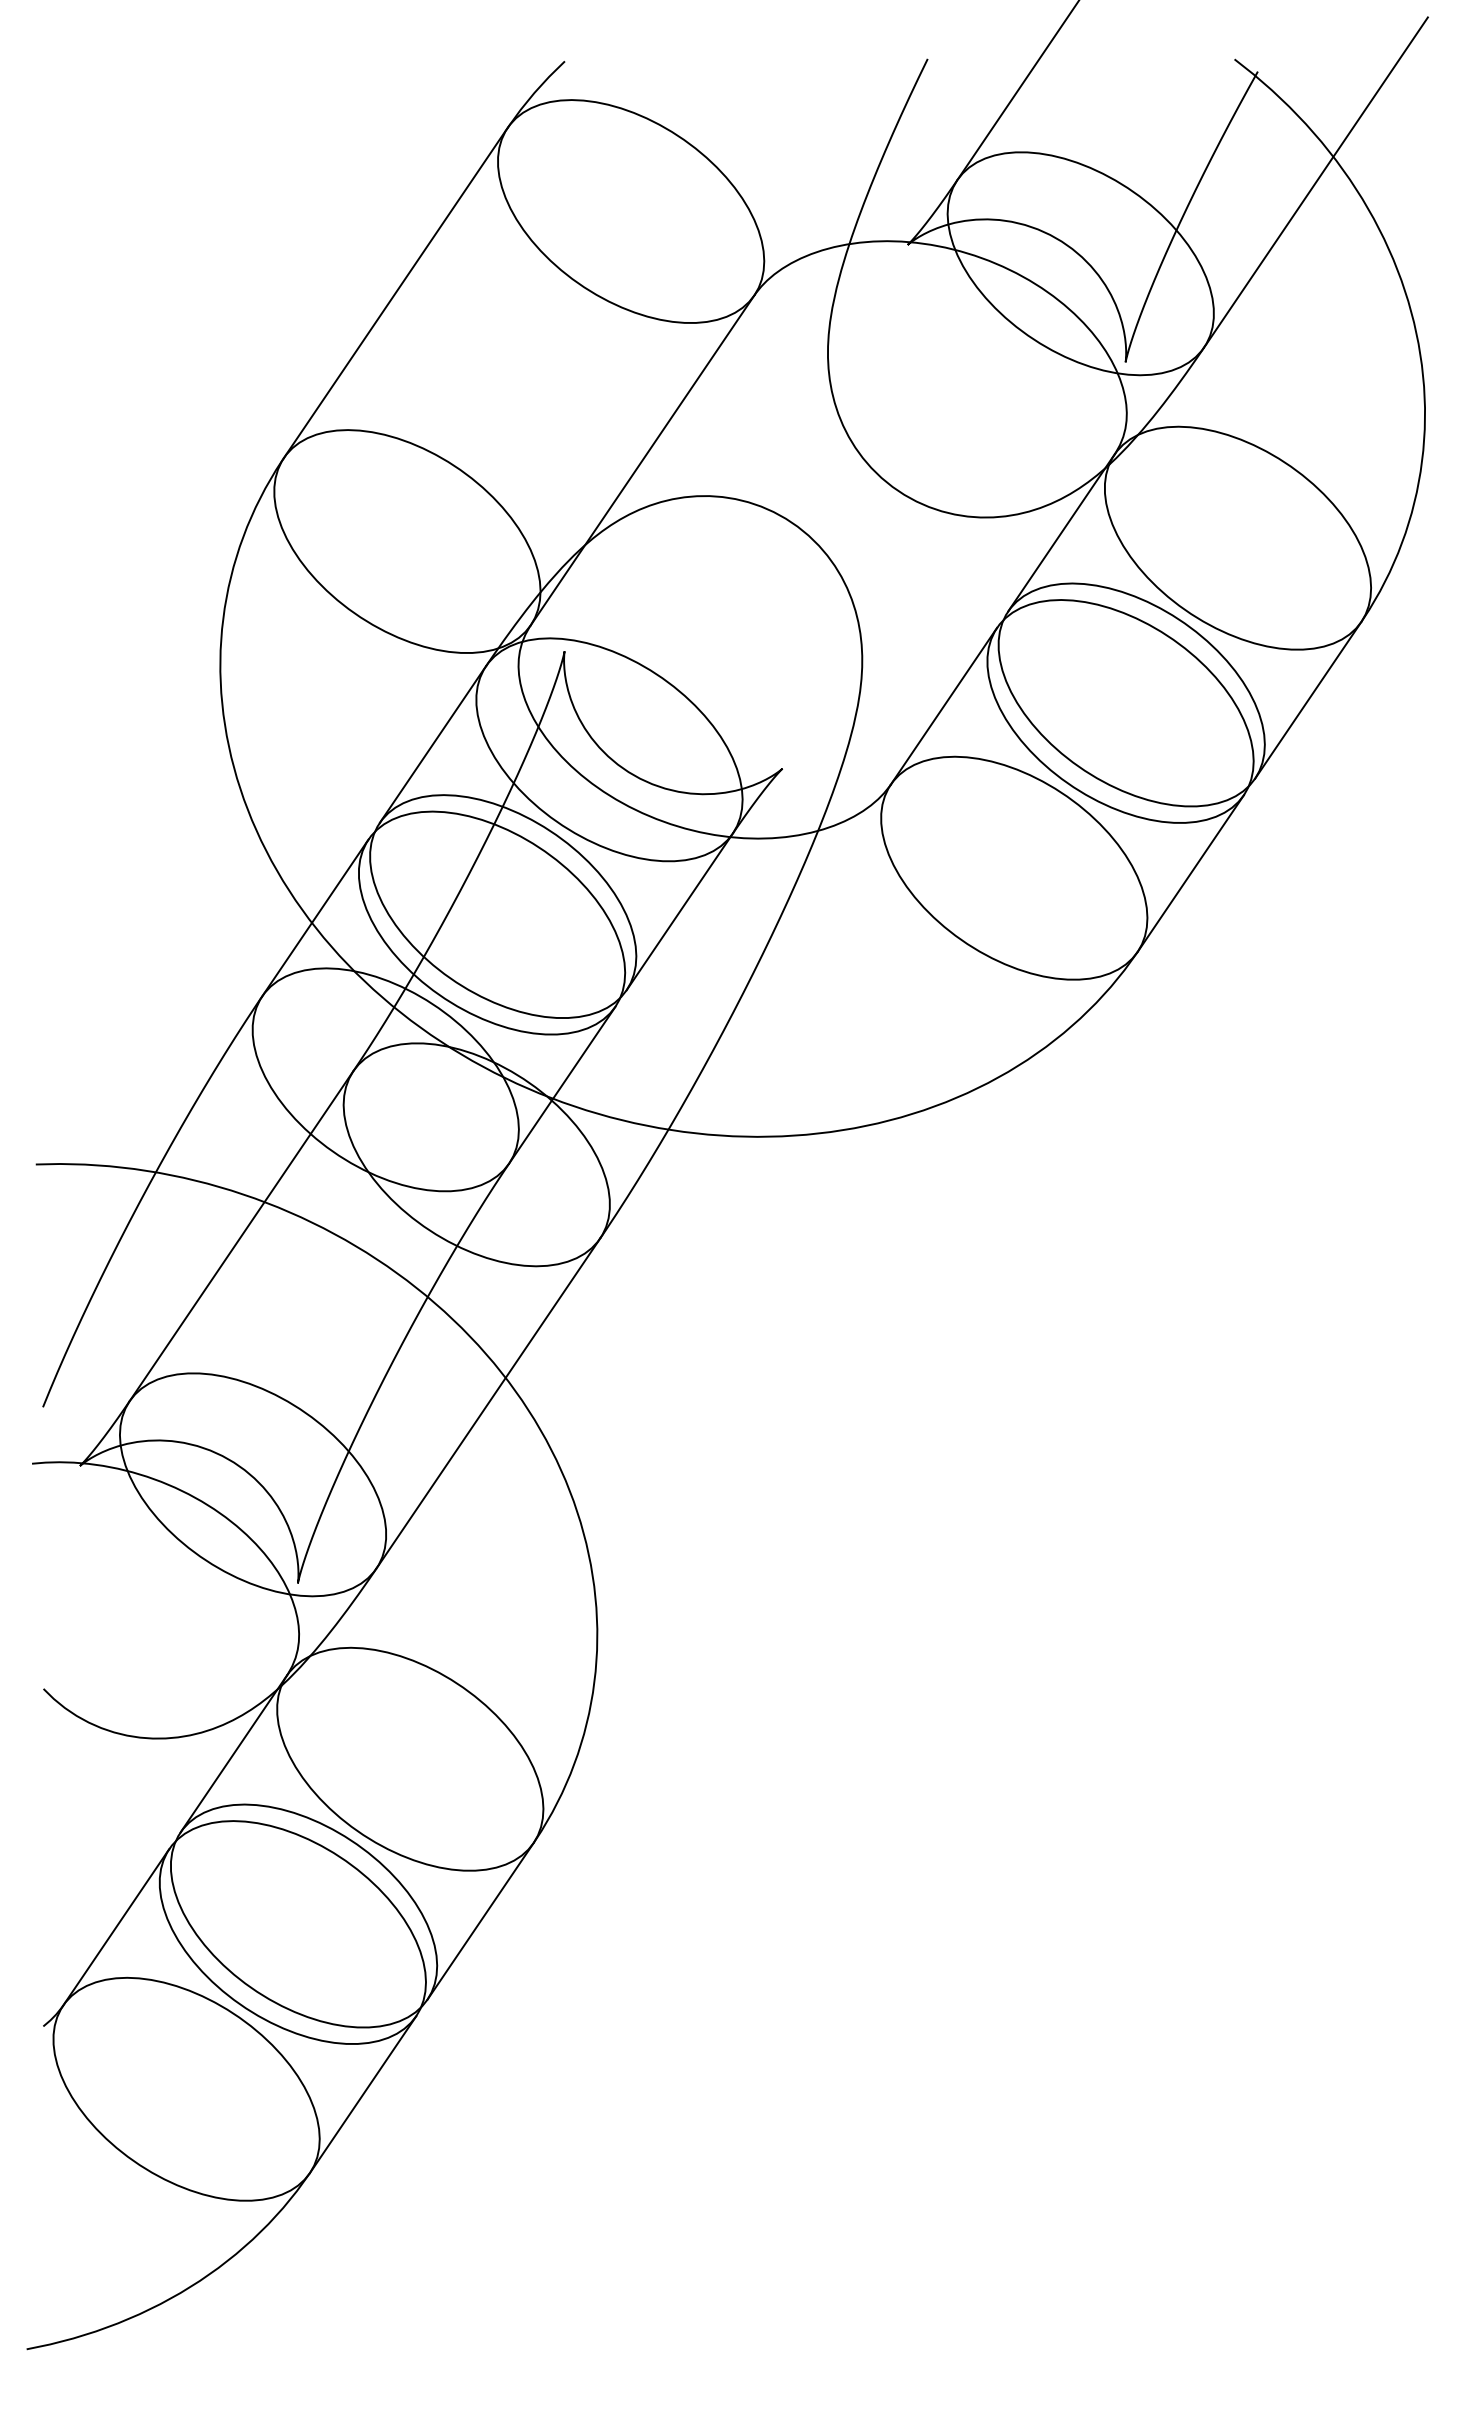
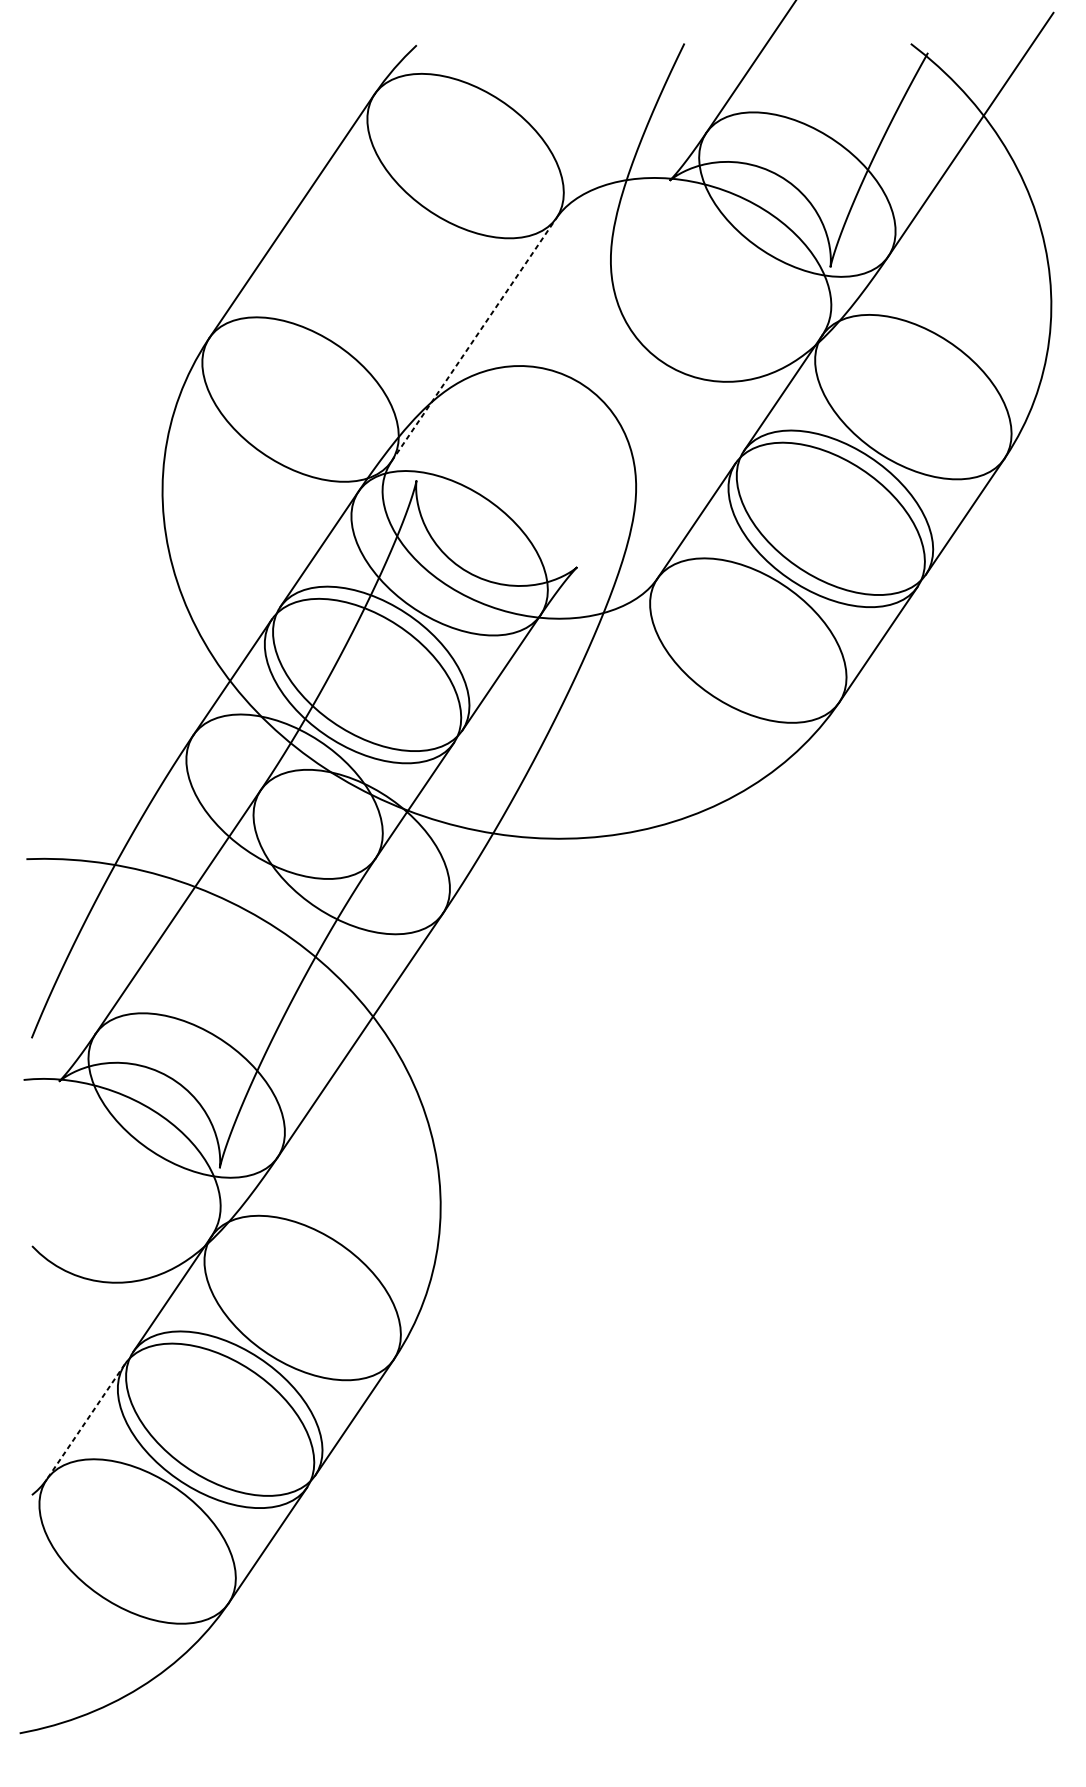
line: (642, 459) -> (474, 339), solid -> dashed
line: (116, 1927) -> (85, 1422), solid -> dashed

